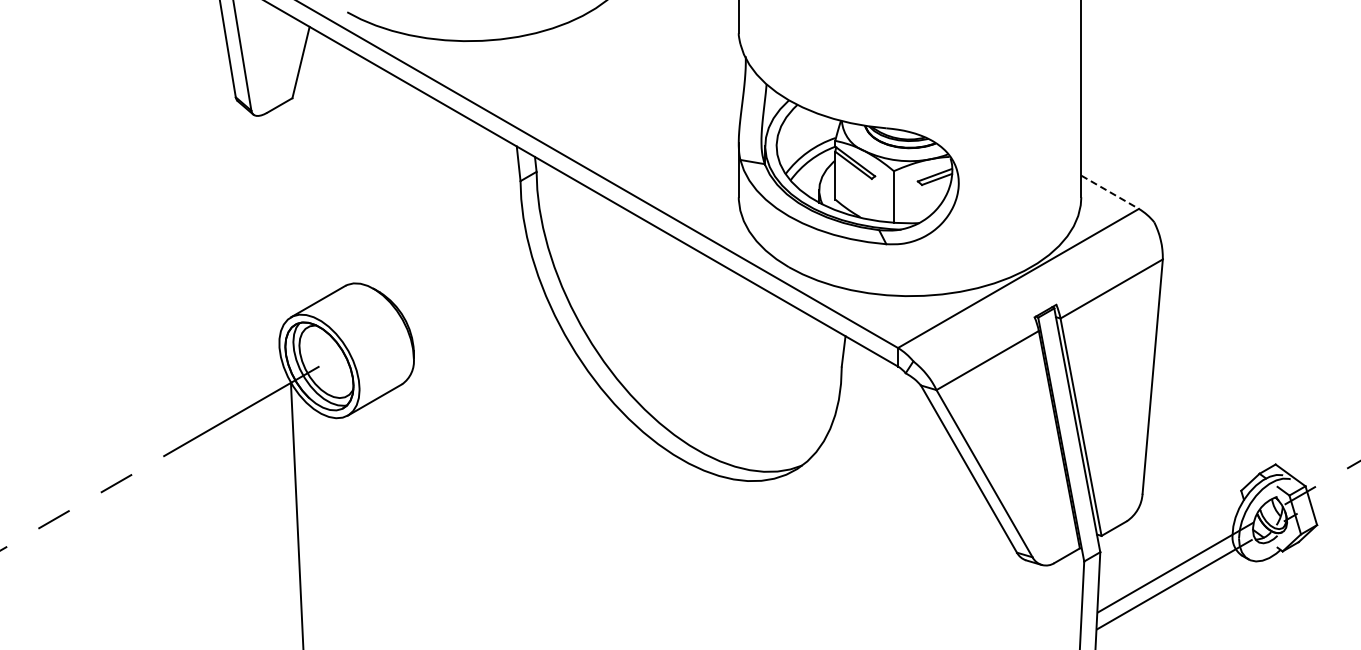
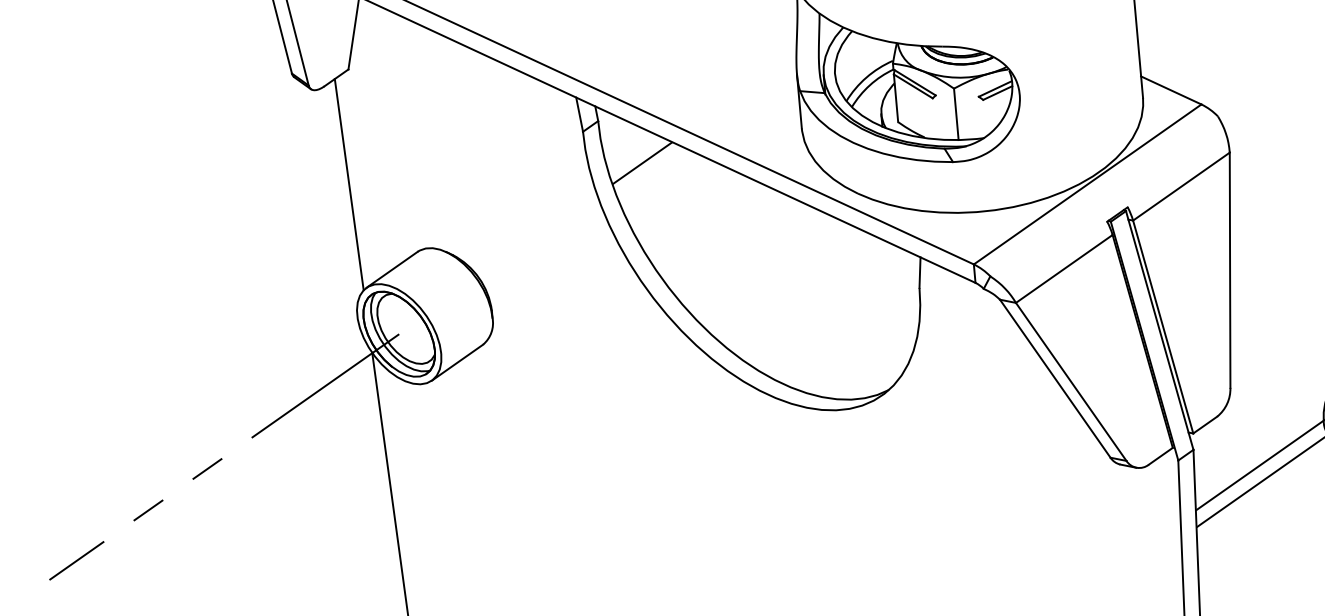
line: (1110, 192) -> (1171, 90), dashed -> solid
line: (282, 212) -> (348, 184), added
line: (576, 217) -> (642, 163), added

